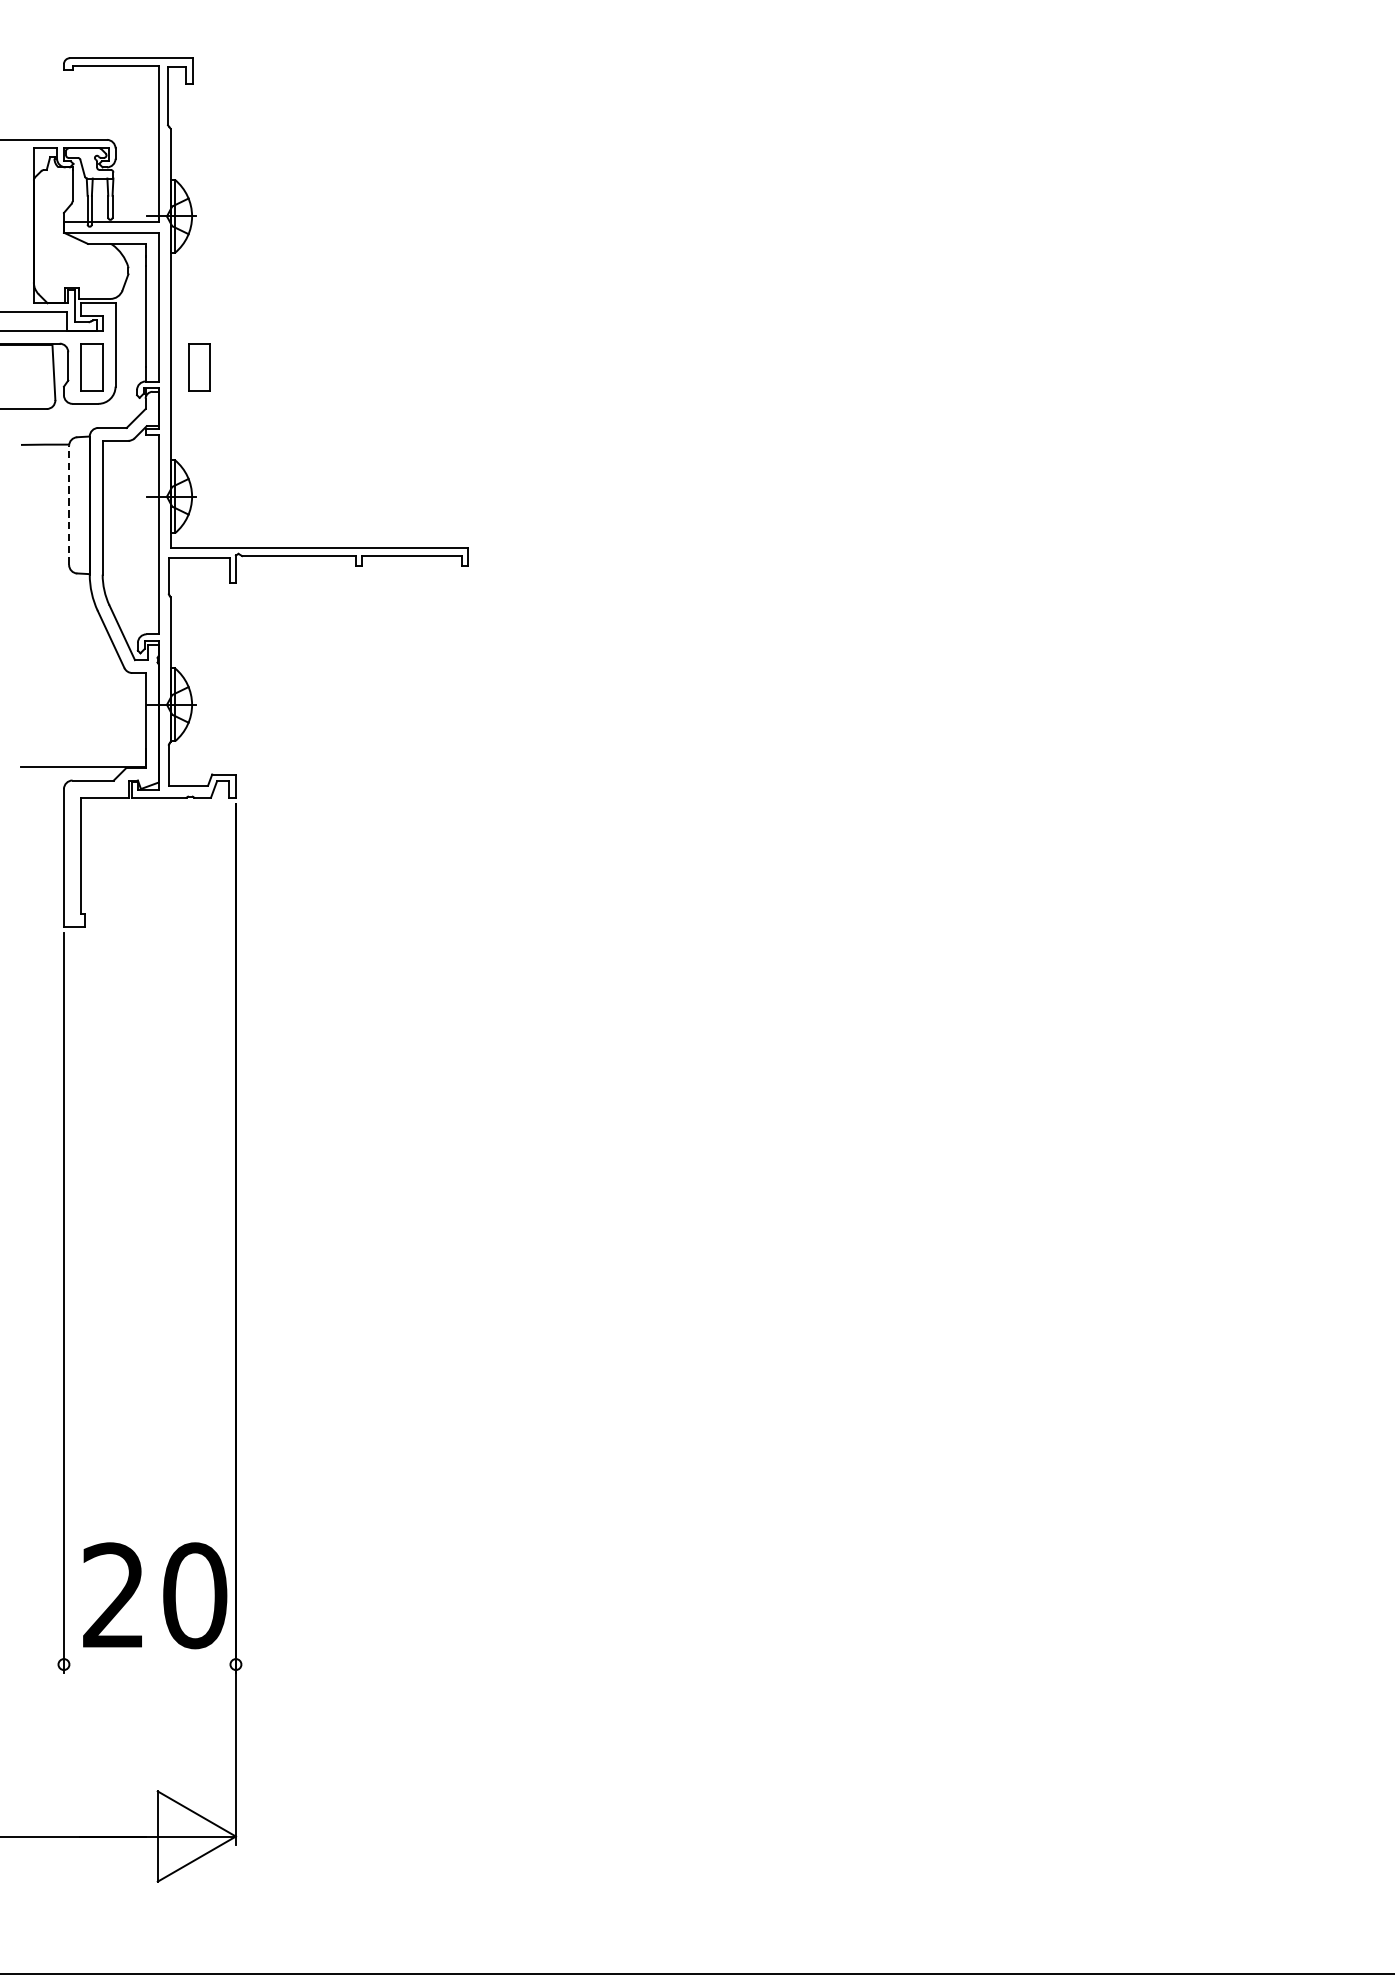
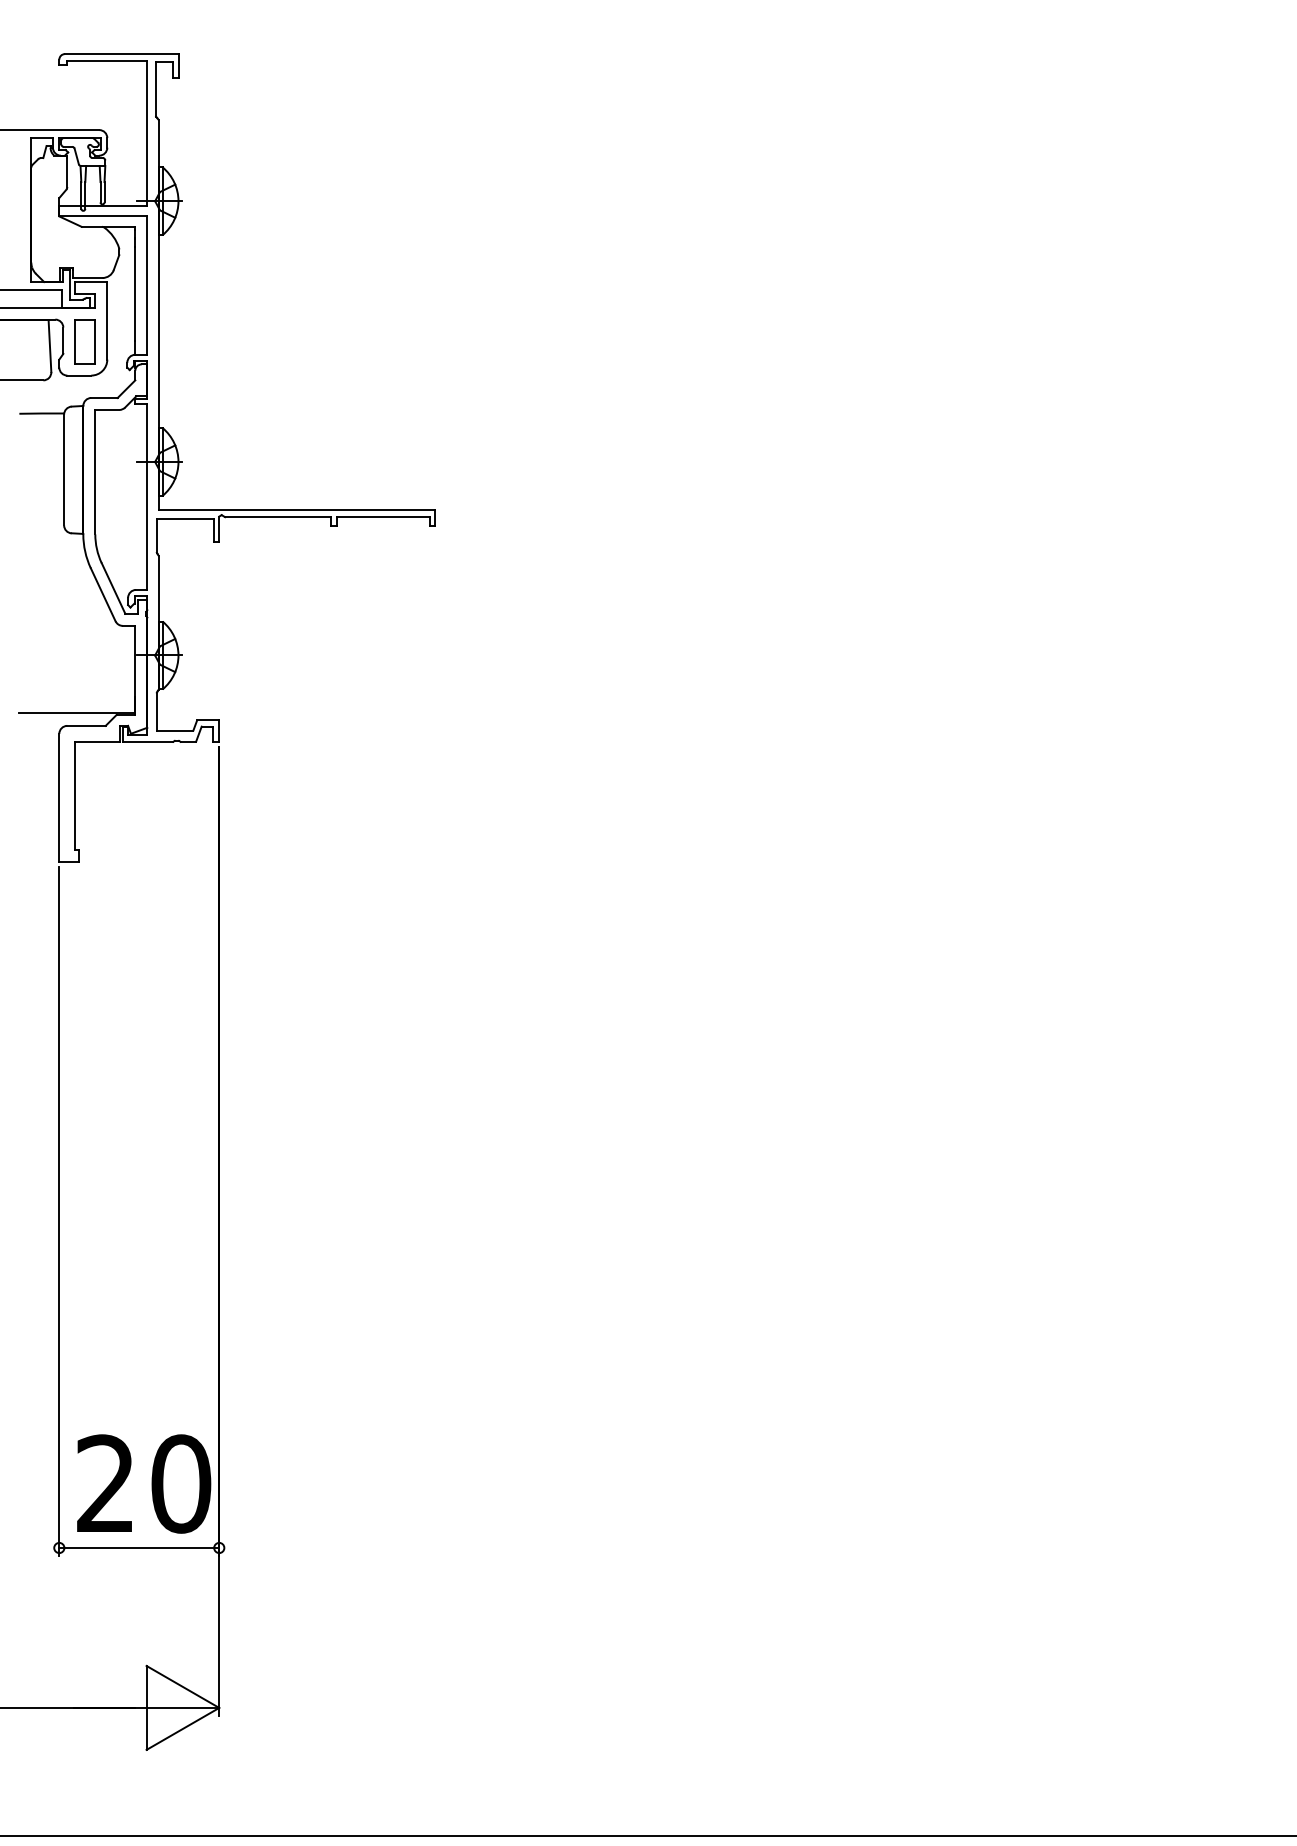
part: (198, 367) -> (184, 341), removed
line: (69, 504) -> (64, 469), dashed -> solid
line: (150, 1664) -> (139, 1547), added

